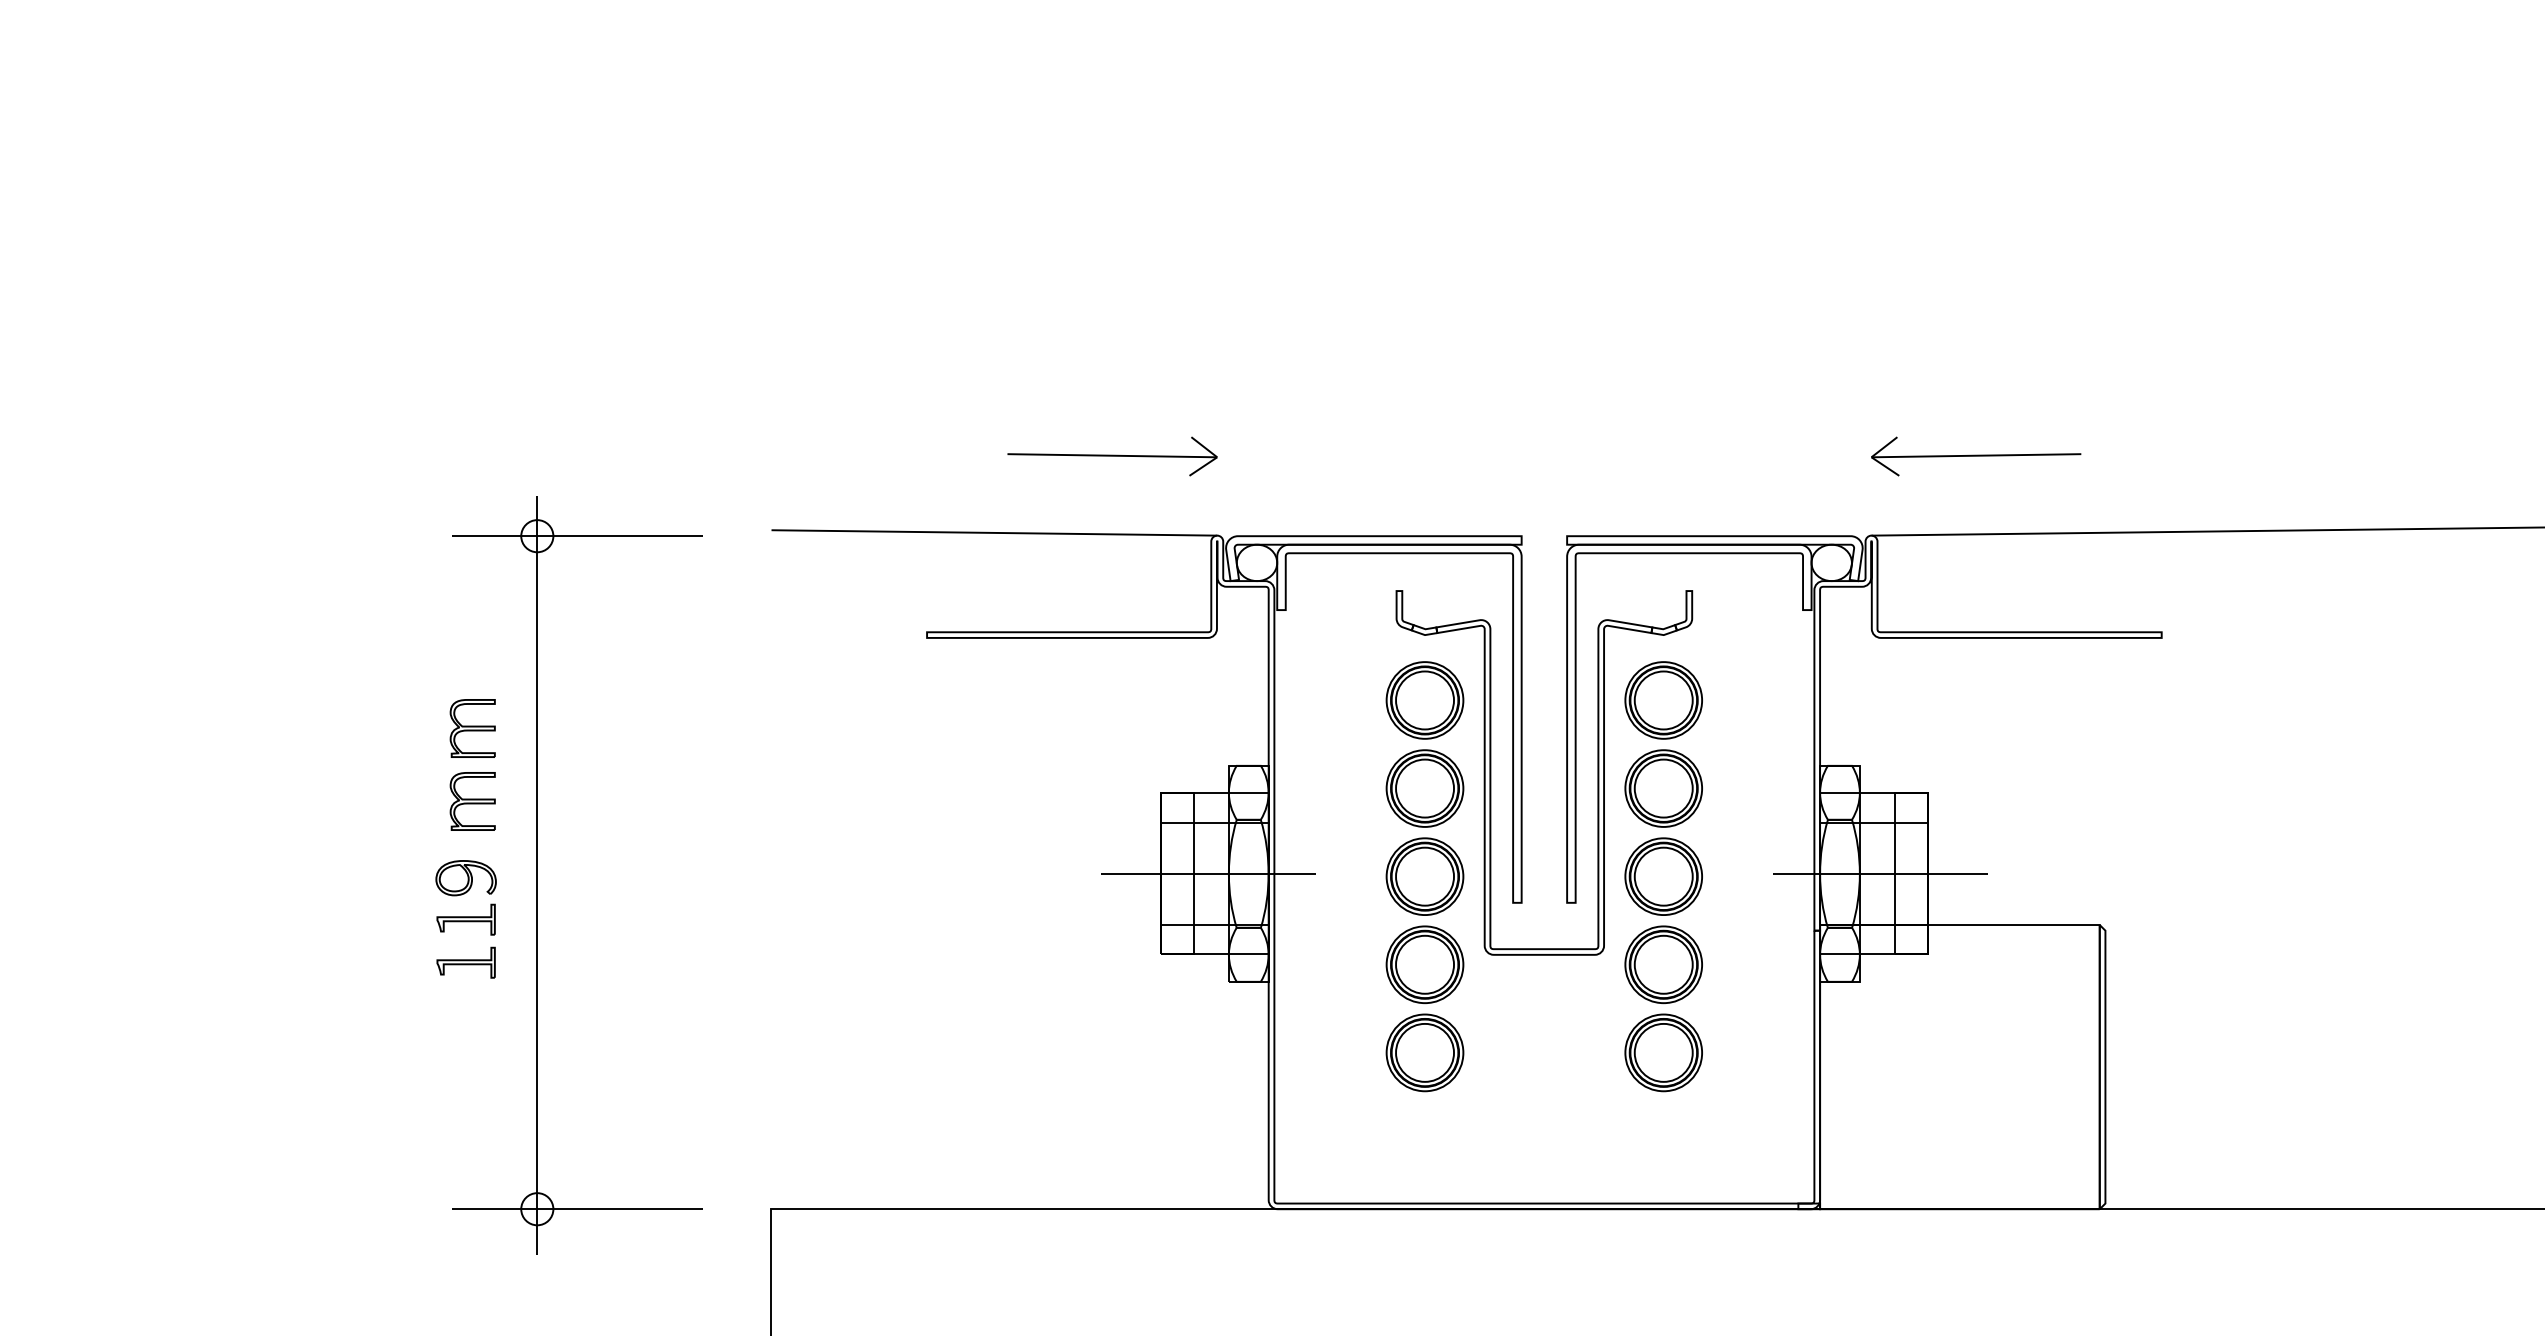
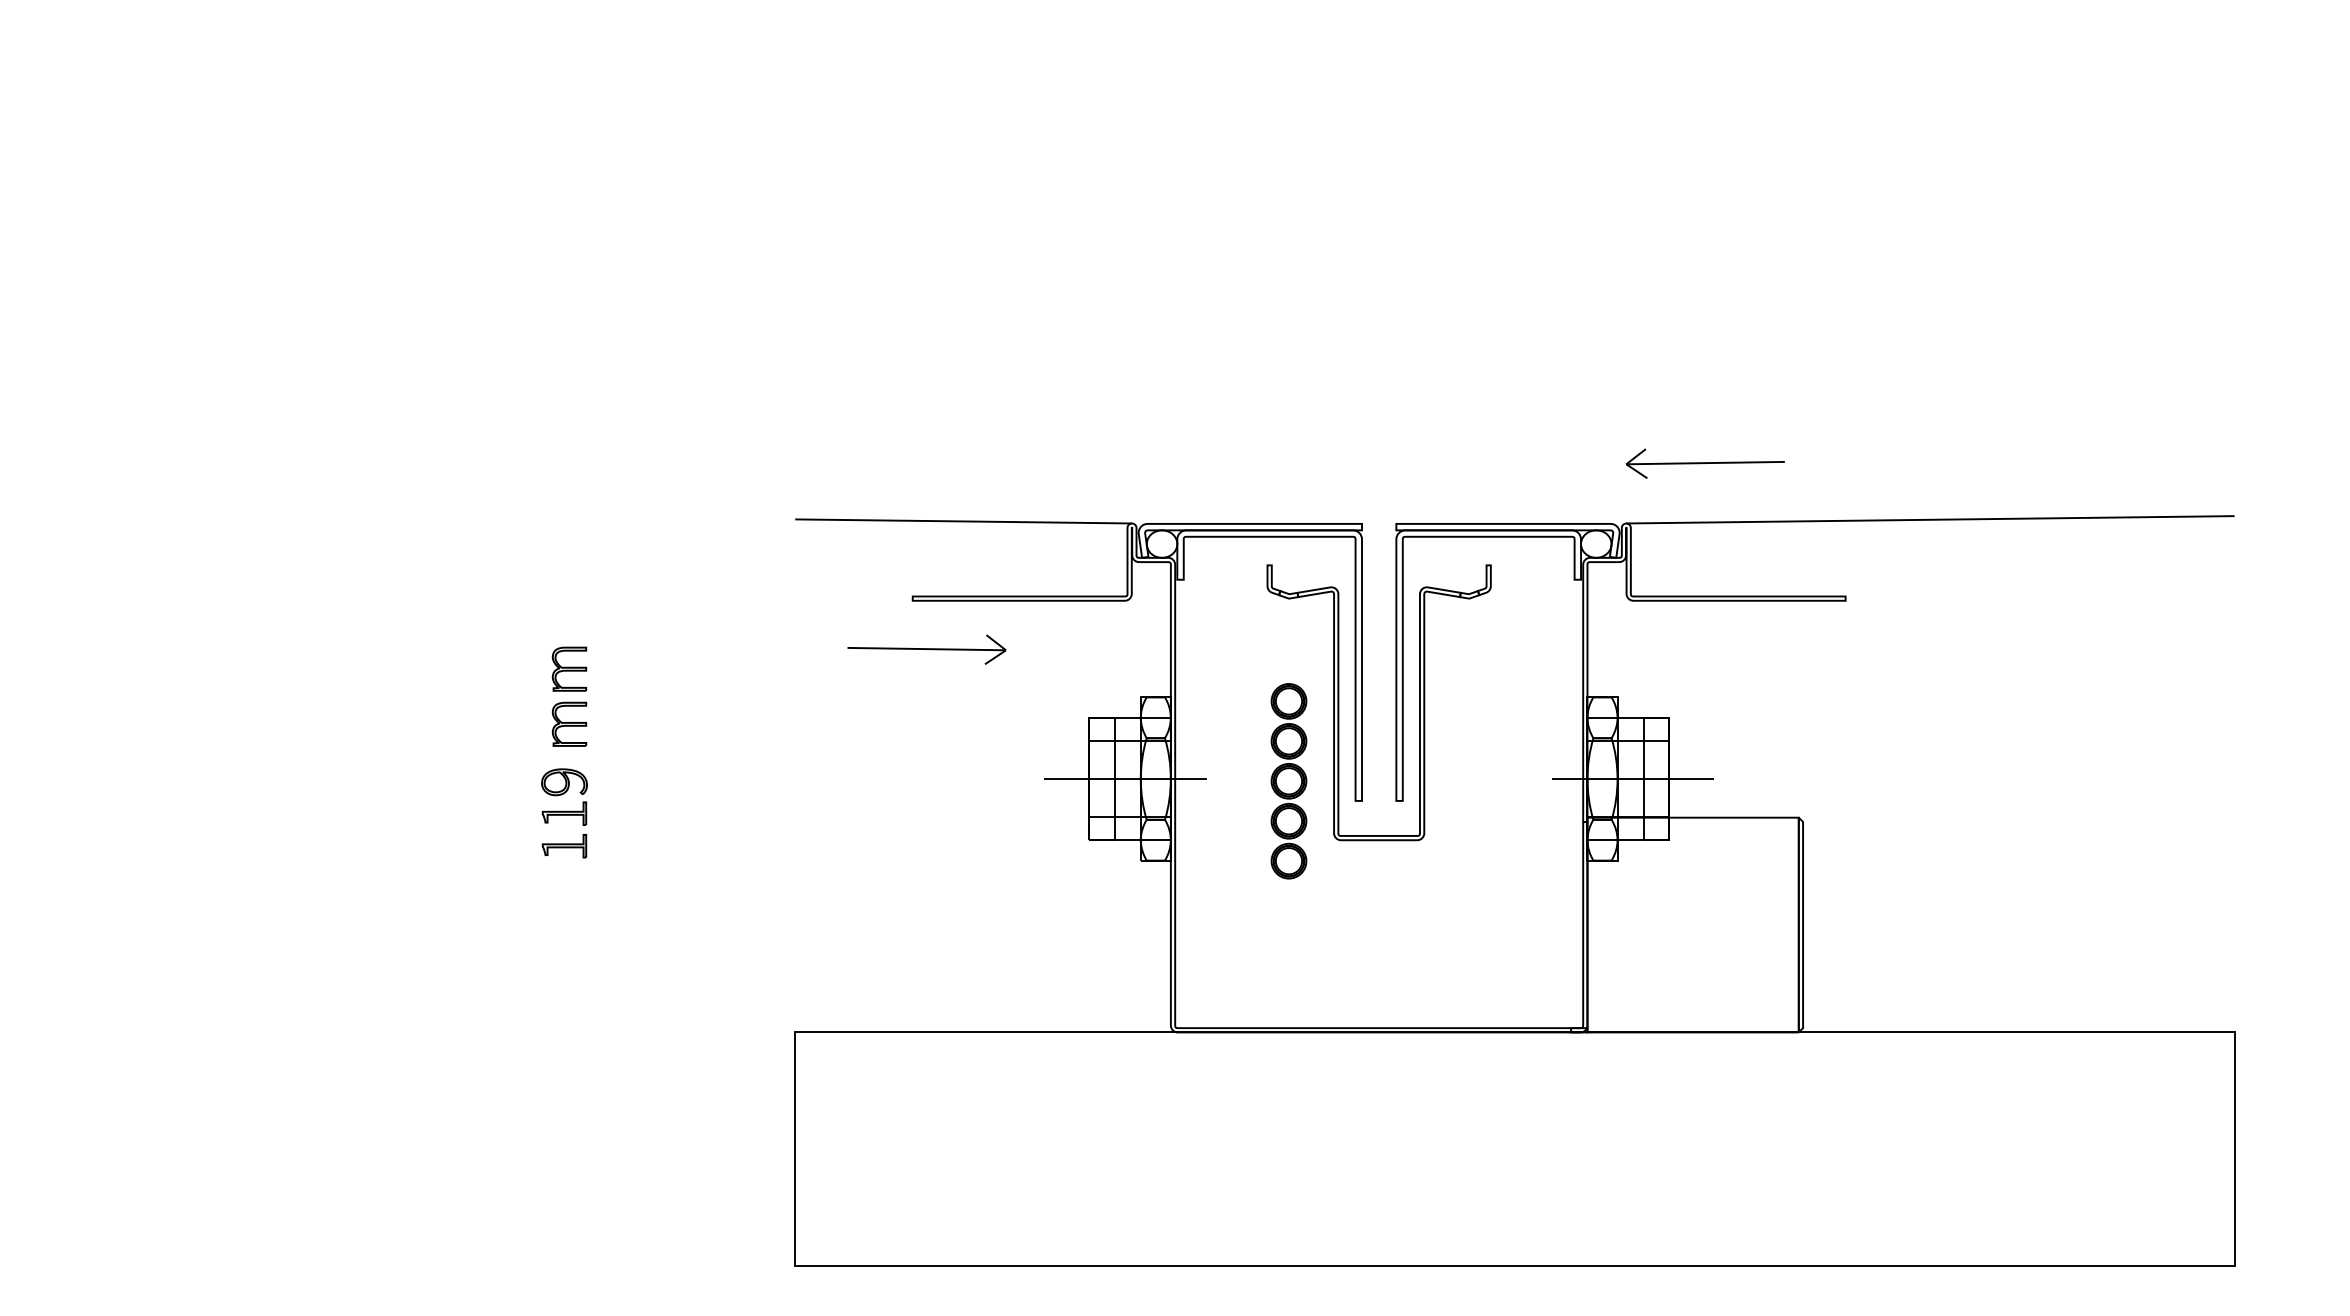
part: (1112, 456) -> (926, 649), moved
part: (537, 875) -> (618, 780), removed
part: (1424, 877) -> (1288, 781), size x0.6
part: (1663, 877) -> (1469, 781), removed

